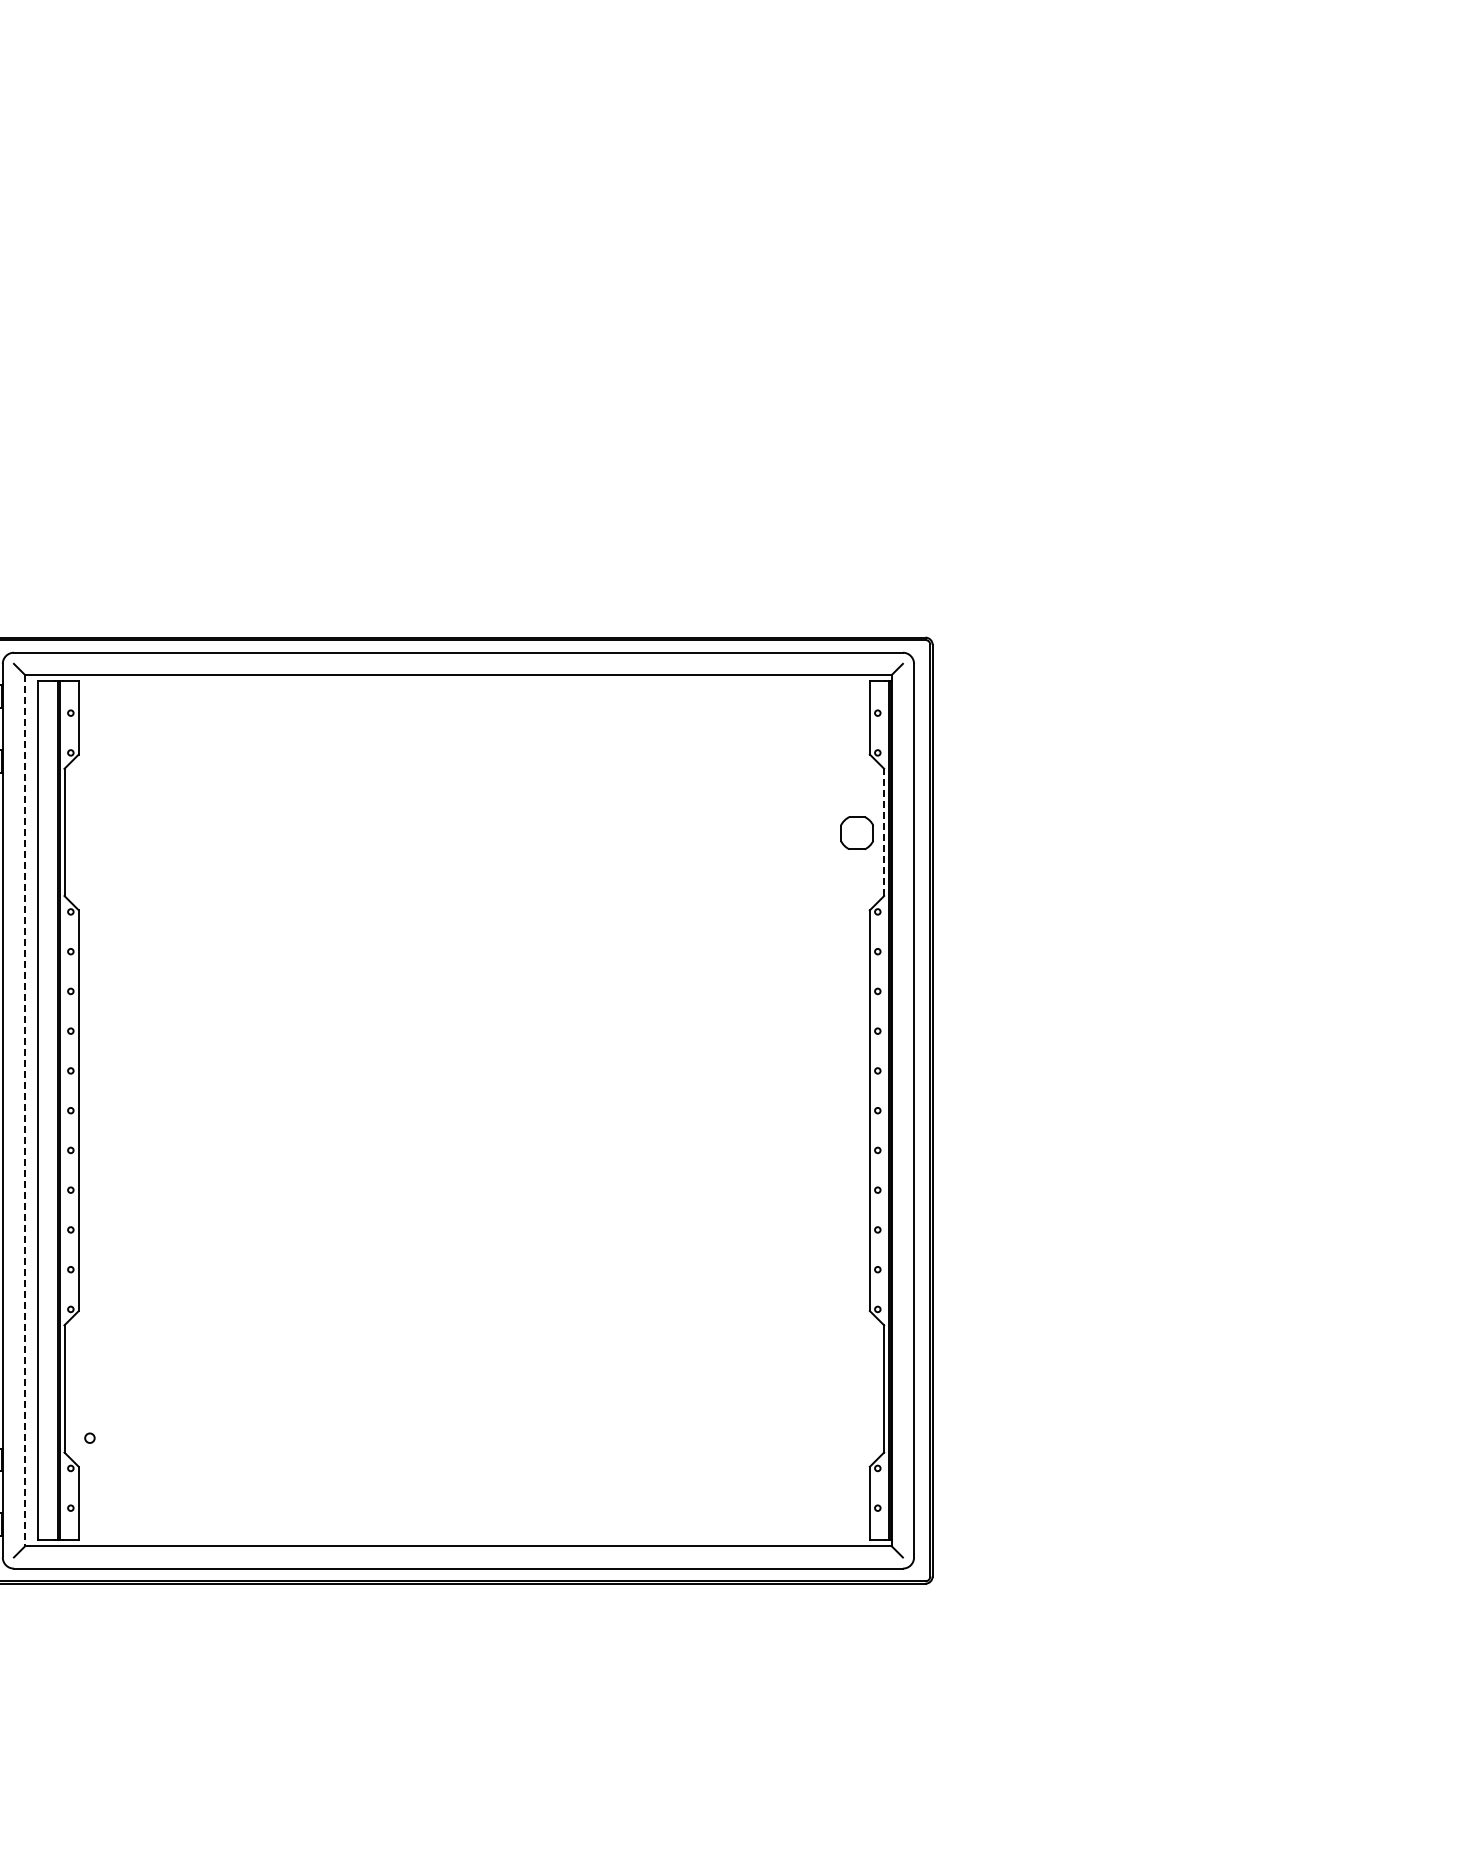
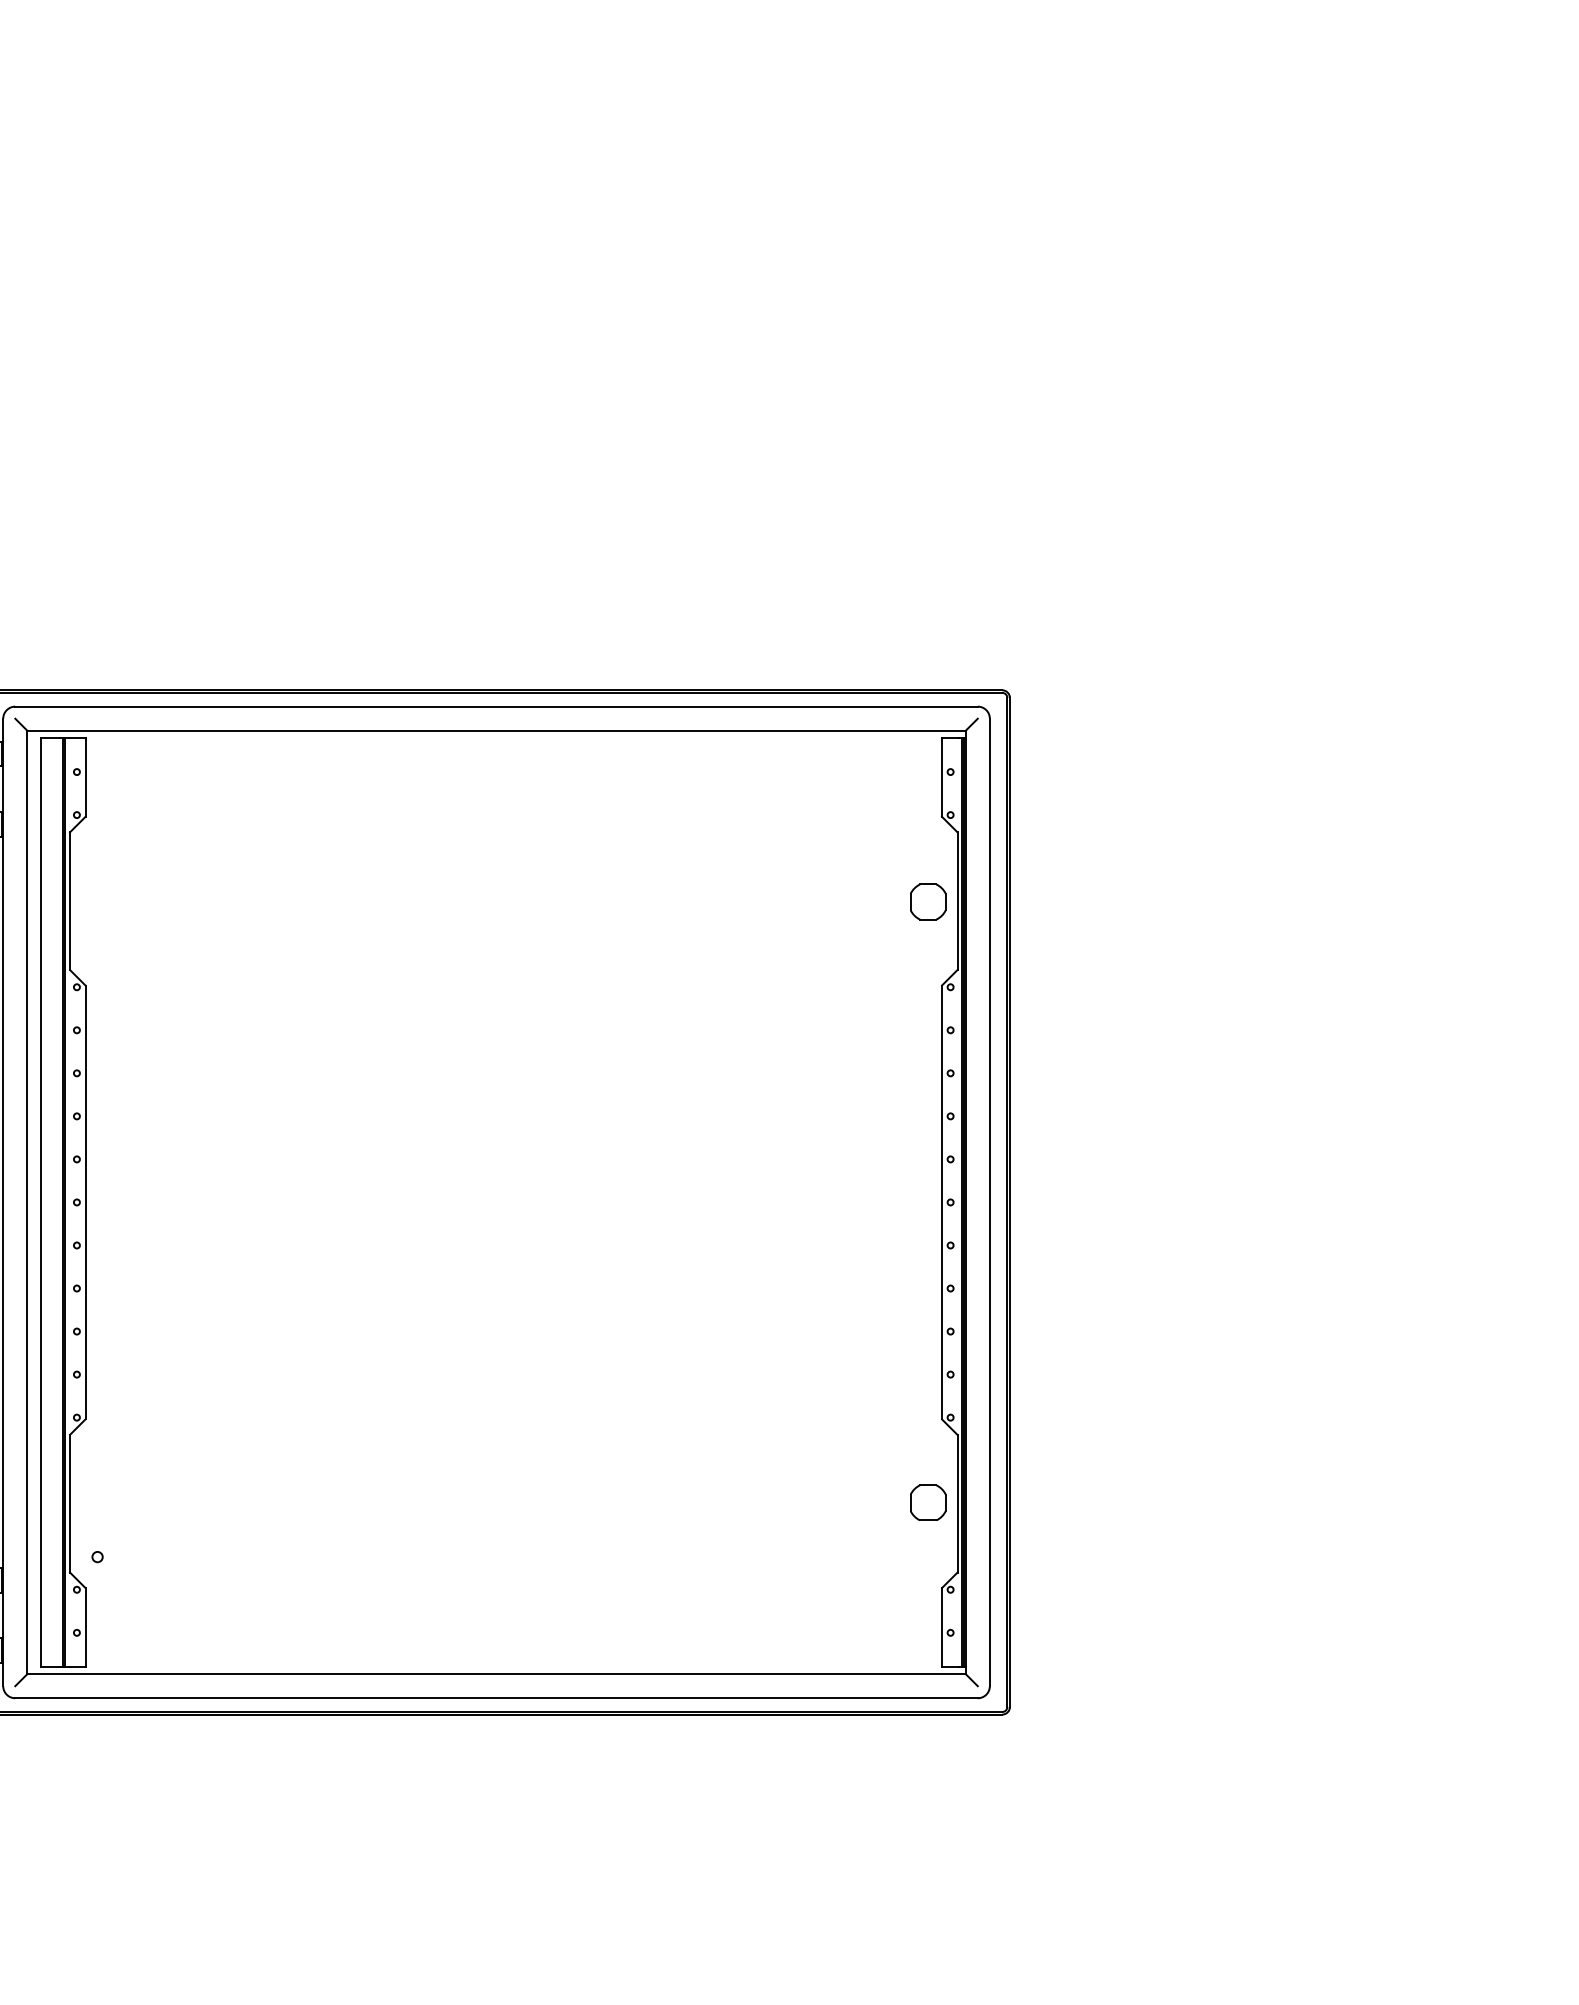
line: (884, 832) -> (957, 901), dashed -> solid
line: (25, 1110) -> (27, 1202), dashed -> solid
part: (856, 1387) -> (927, 1502), added

